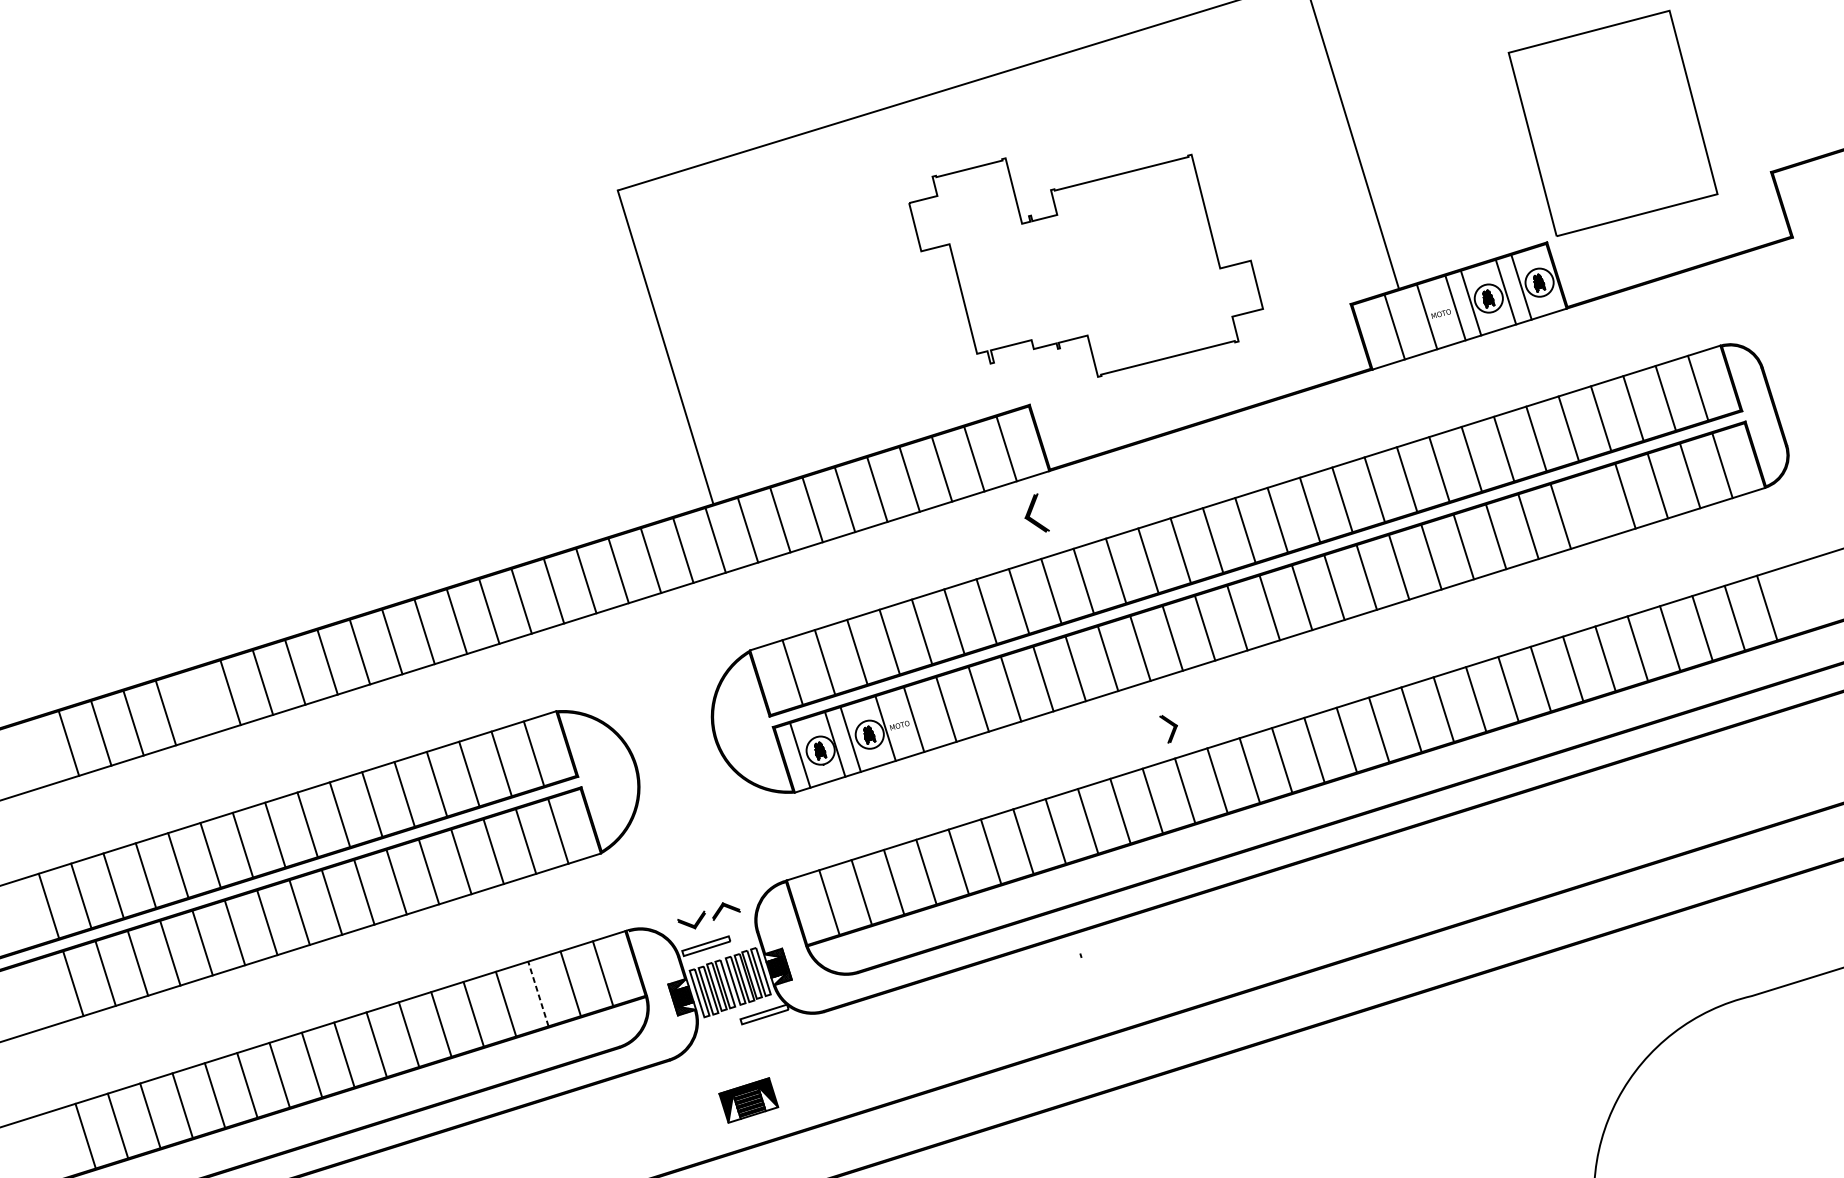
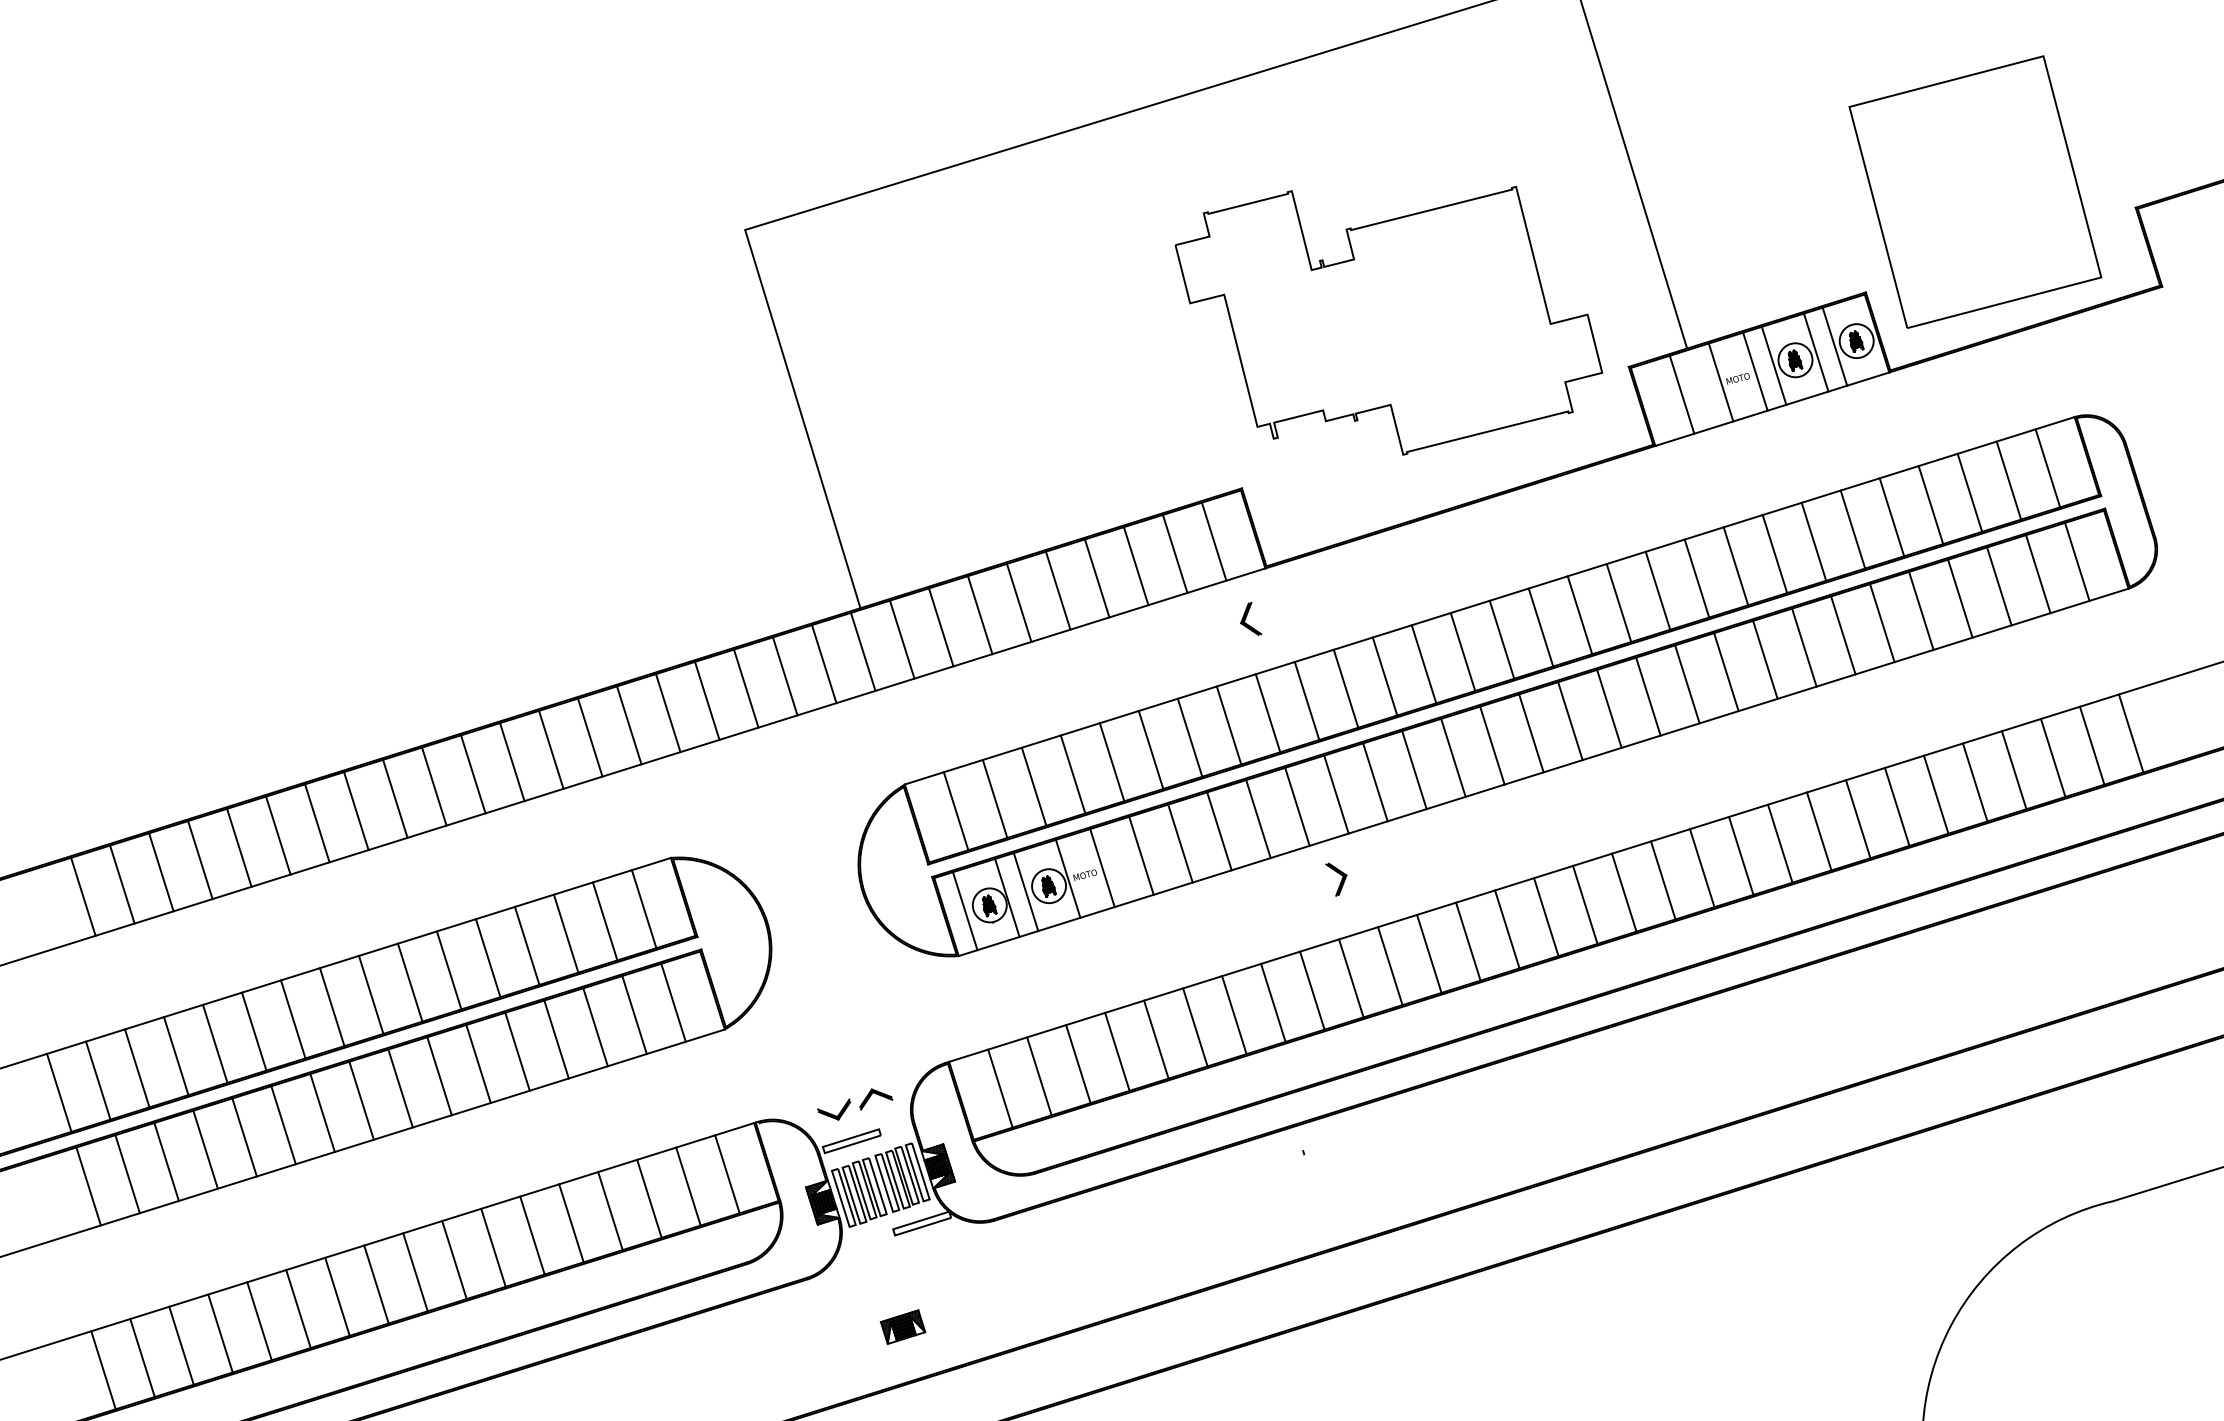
part: (1613, 122) -> (1975, 191), moved
part: (1085, 265) -> (1388, 320), moved
line: (1593, 506) -> (1921, 610), added
part: (1037, 512) -> (1251, 618), size x0.71
line: (198, 702) -> (239, 847), added
part: (1168, 729) -> (1336, 879), moved
line: (538, 993) -> (649, 1198), dashed -> solid
part: (748, 1099) -> (902, 1326), size x0.62

